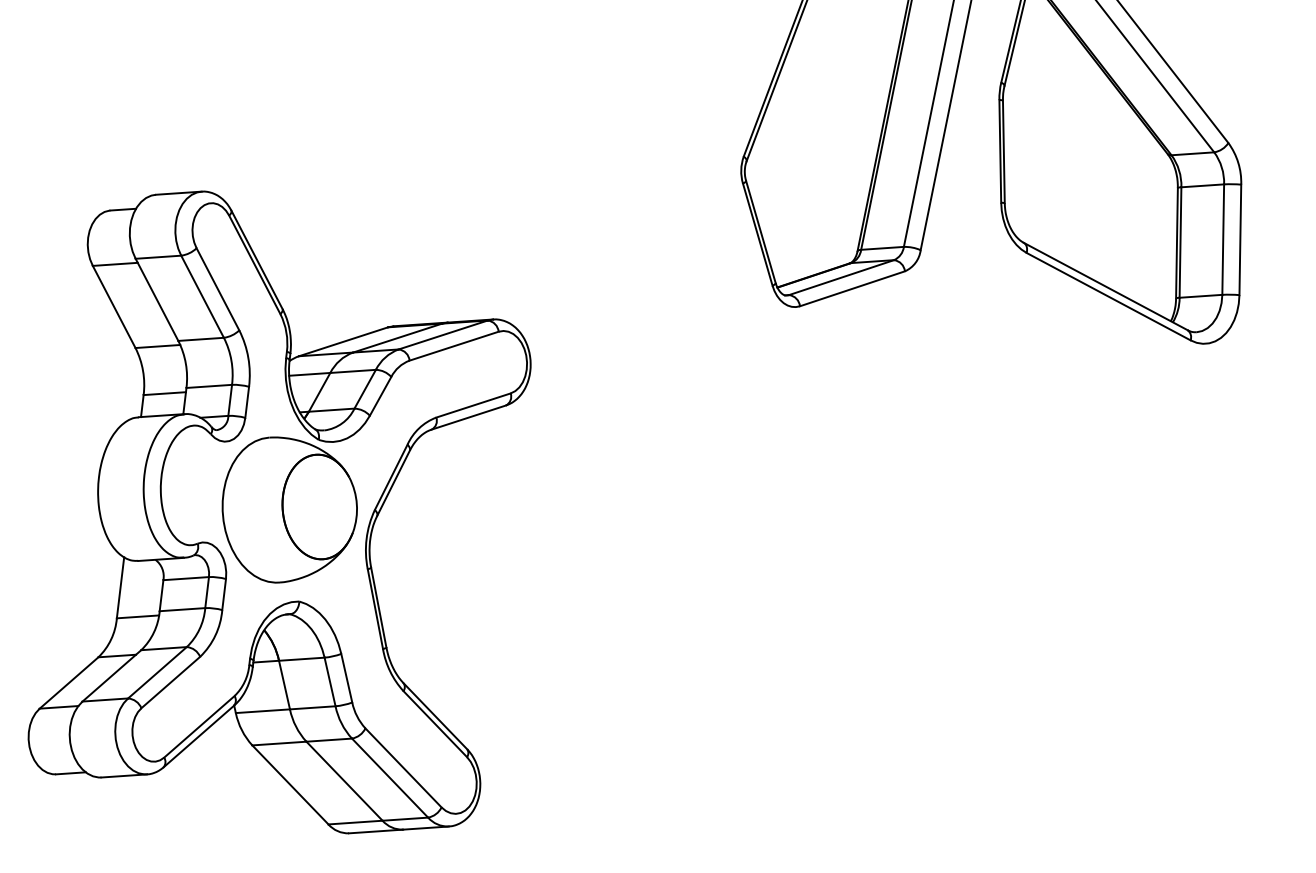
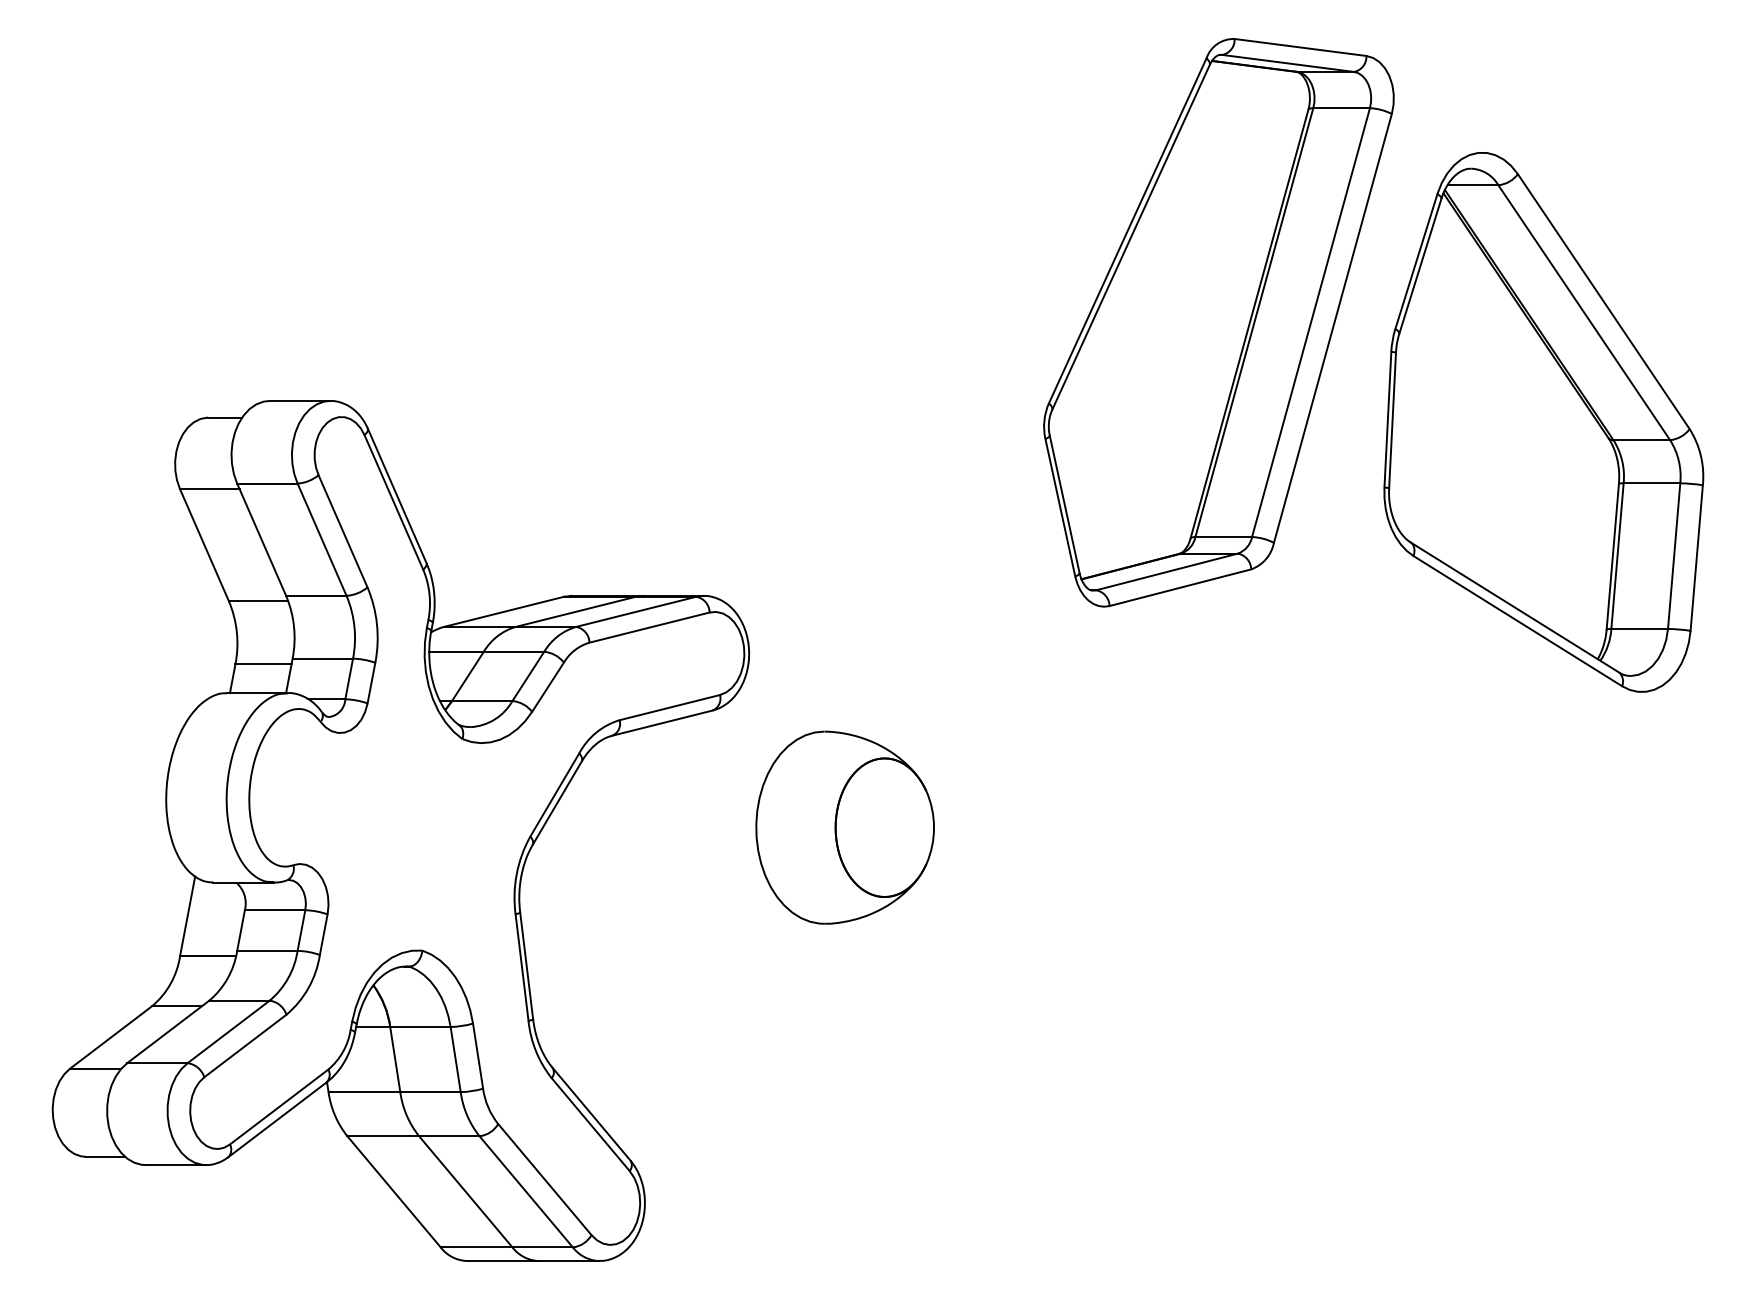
part: (289, 508) -> (844, 827), moved

